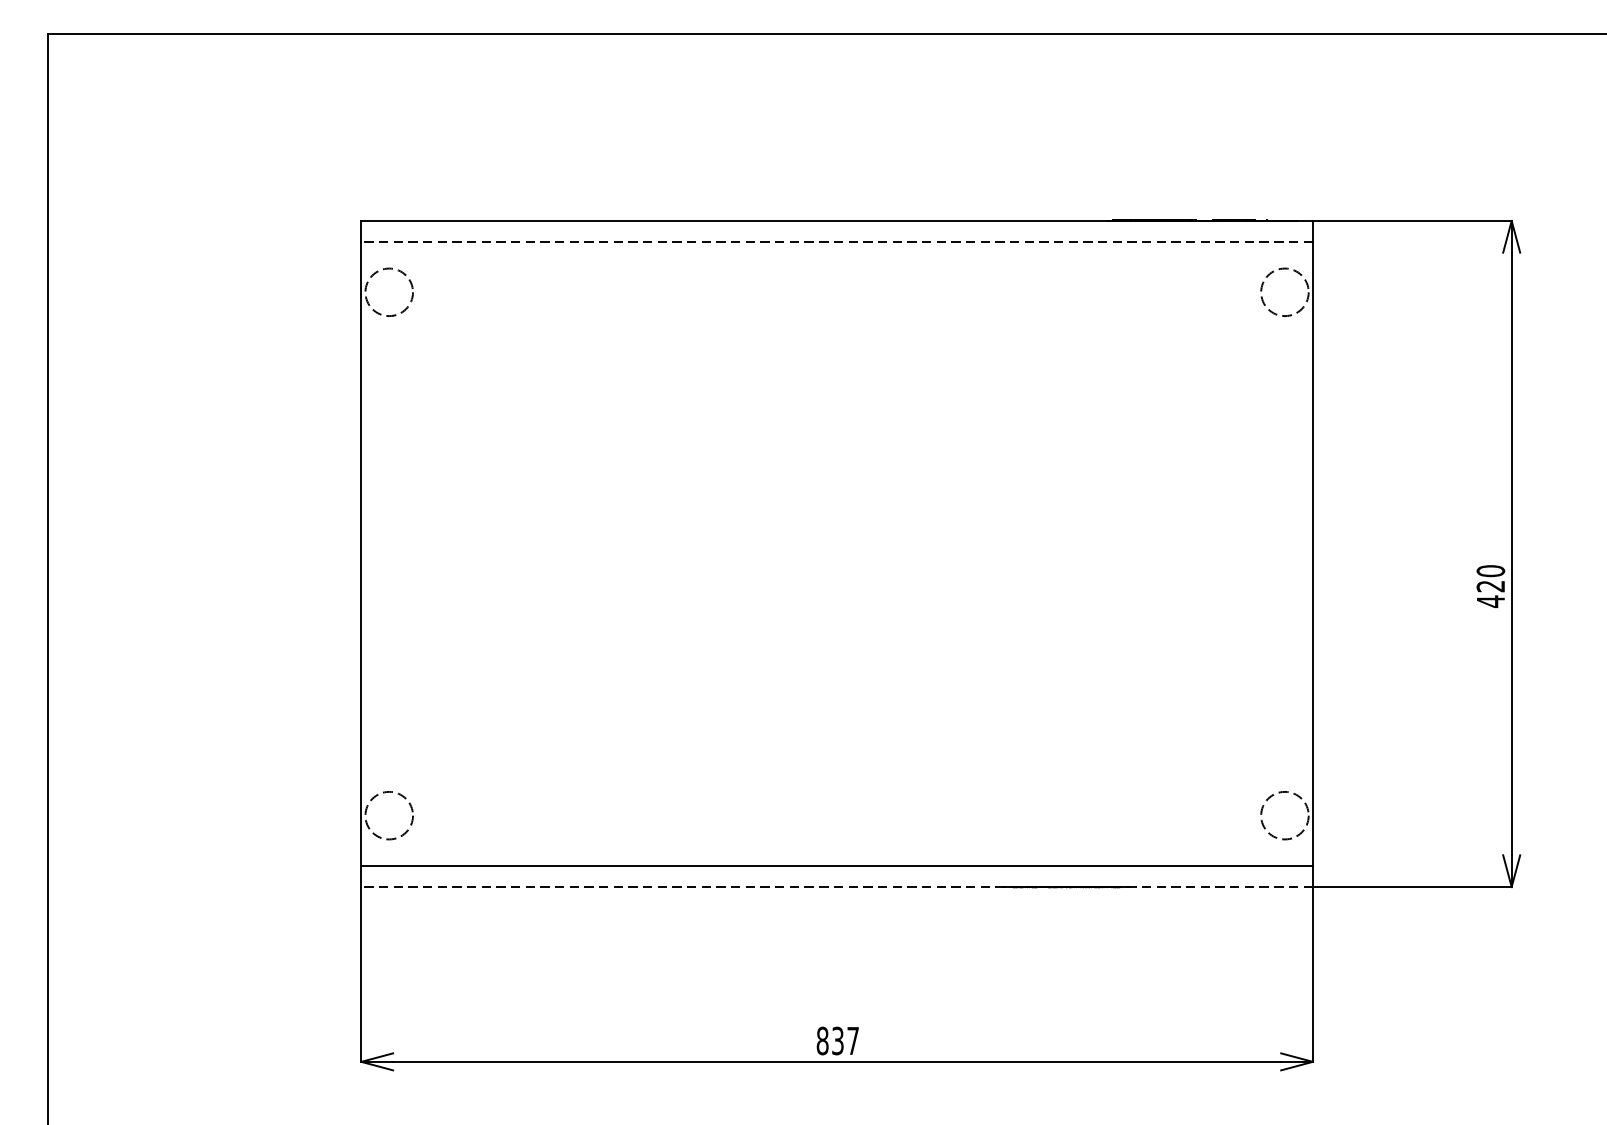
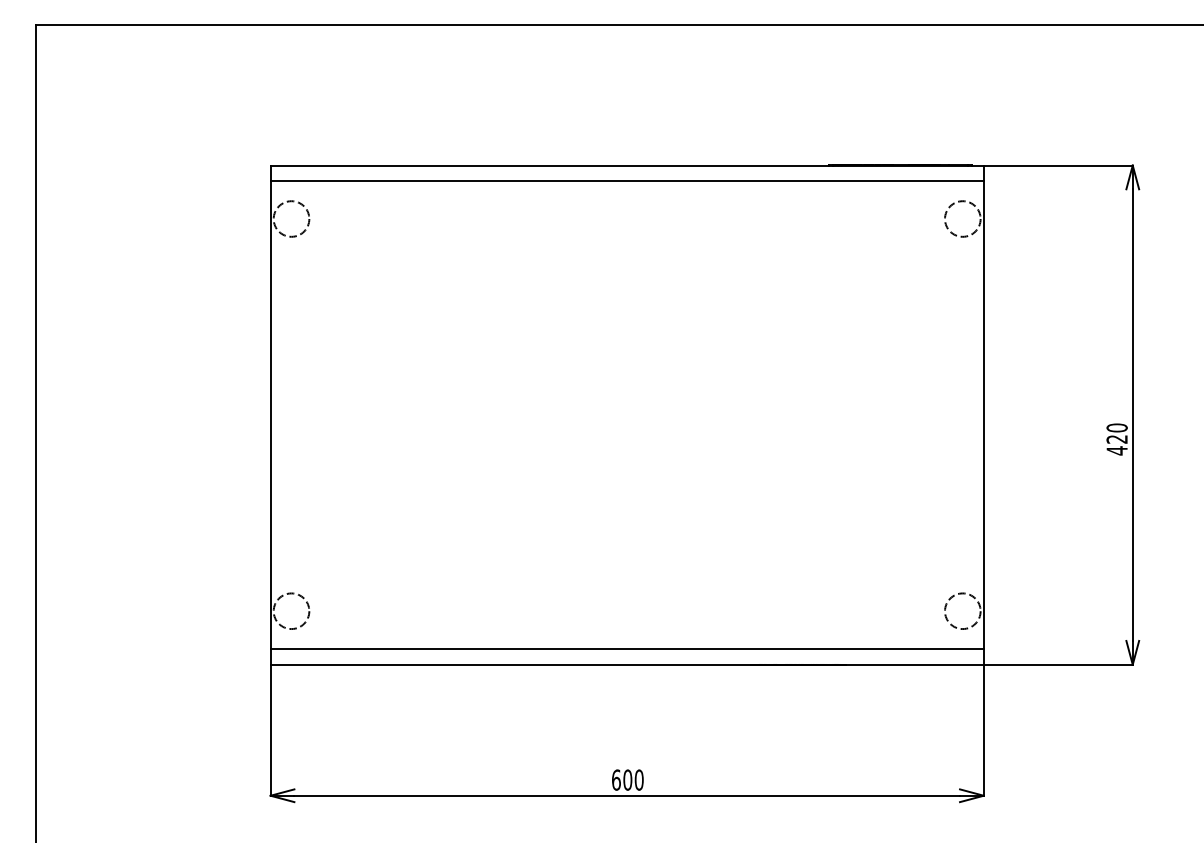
line: (837, 240) -> (627, 180), dashed -> solid
line: (837, 886) -> (627, 664), dashed -> solid
text: (837, 1040) -> (627, 779), 837 -> 600

